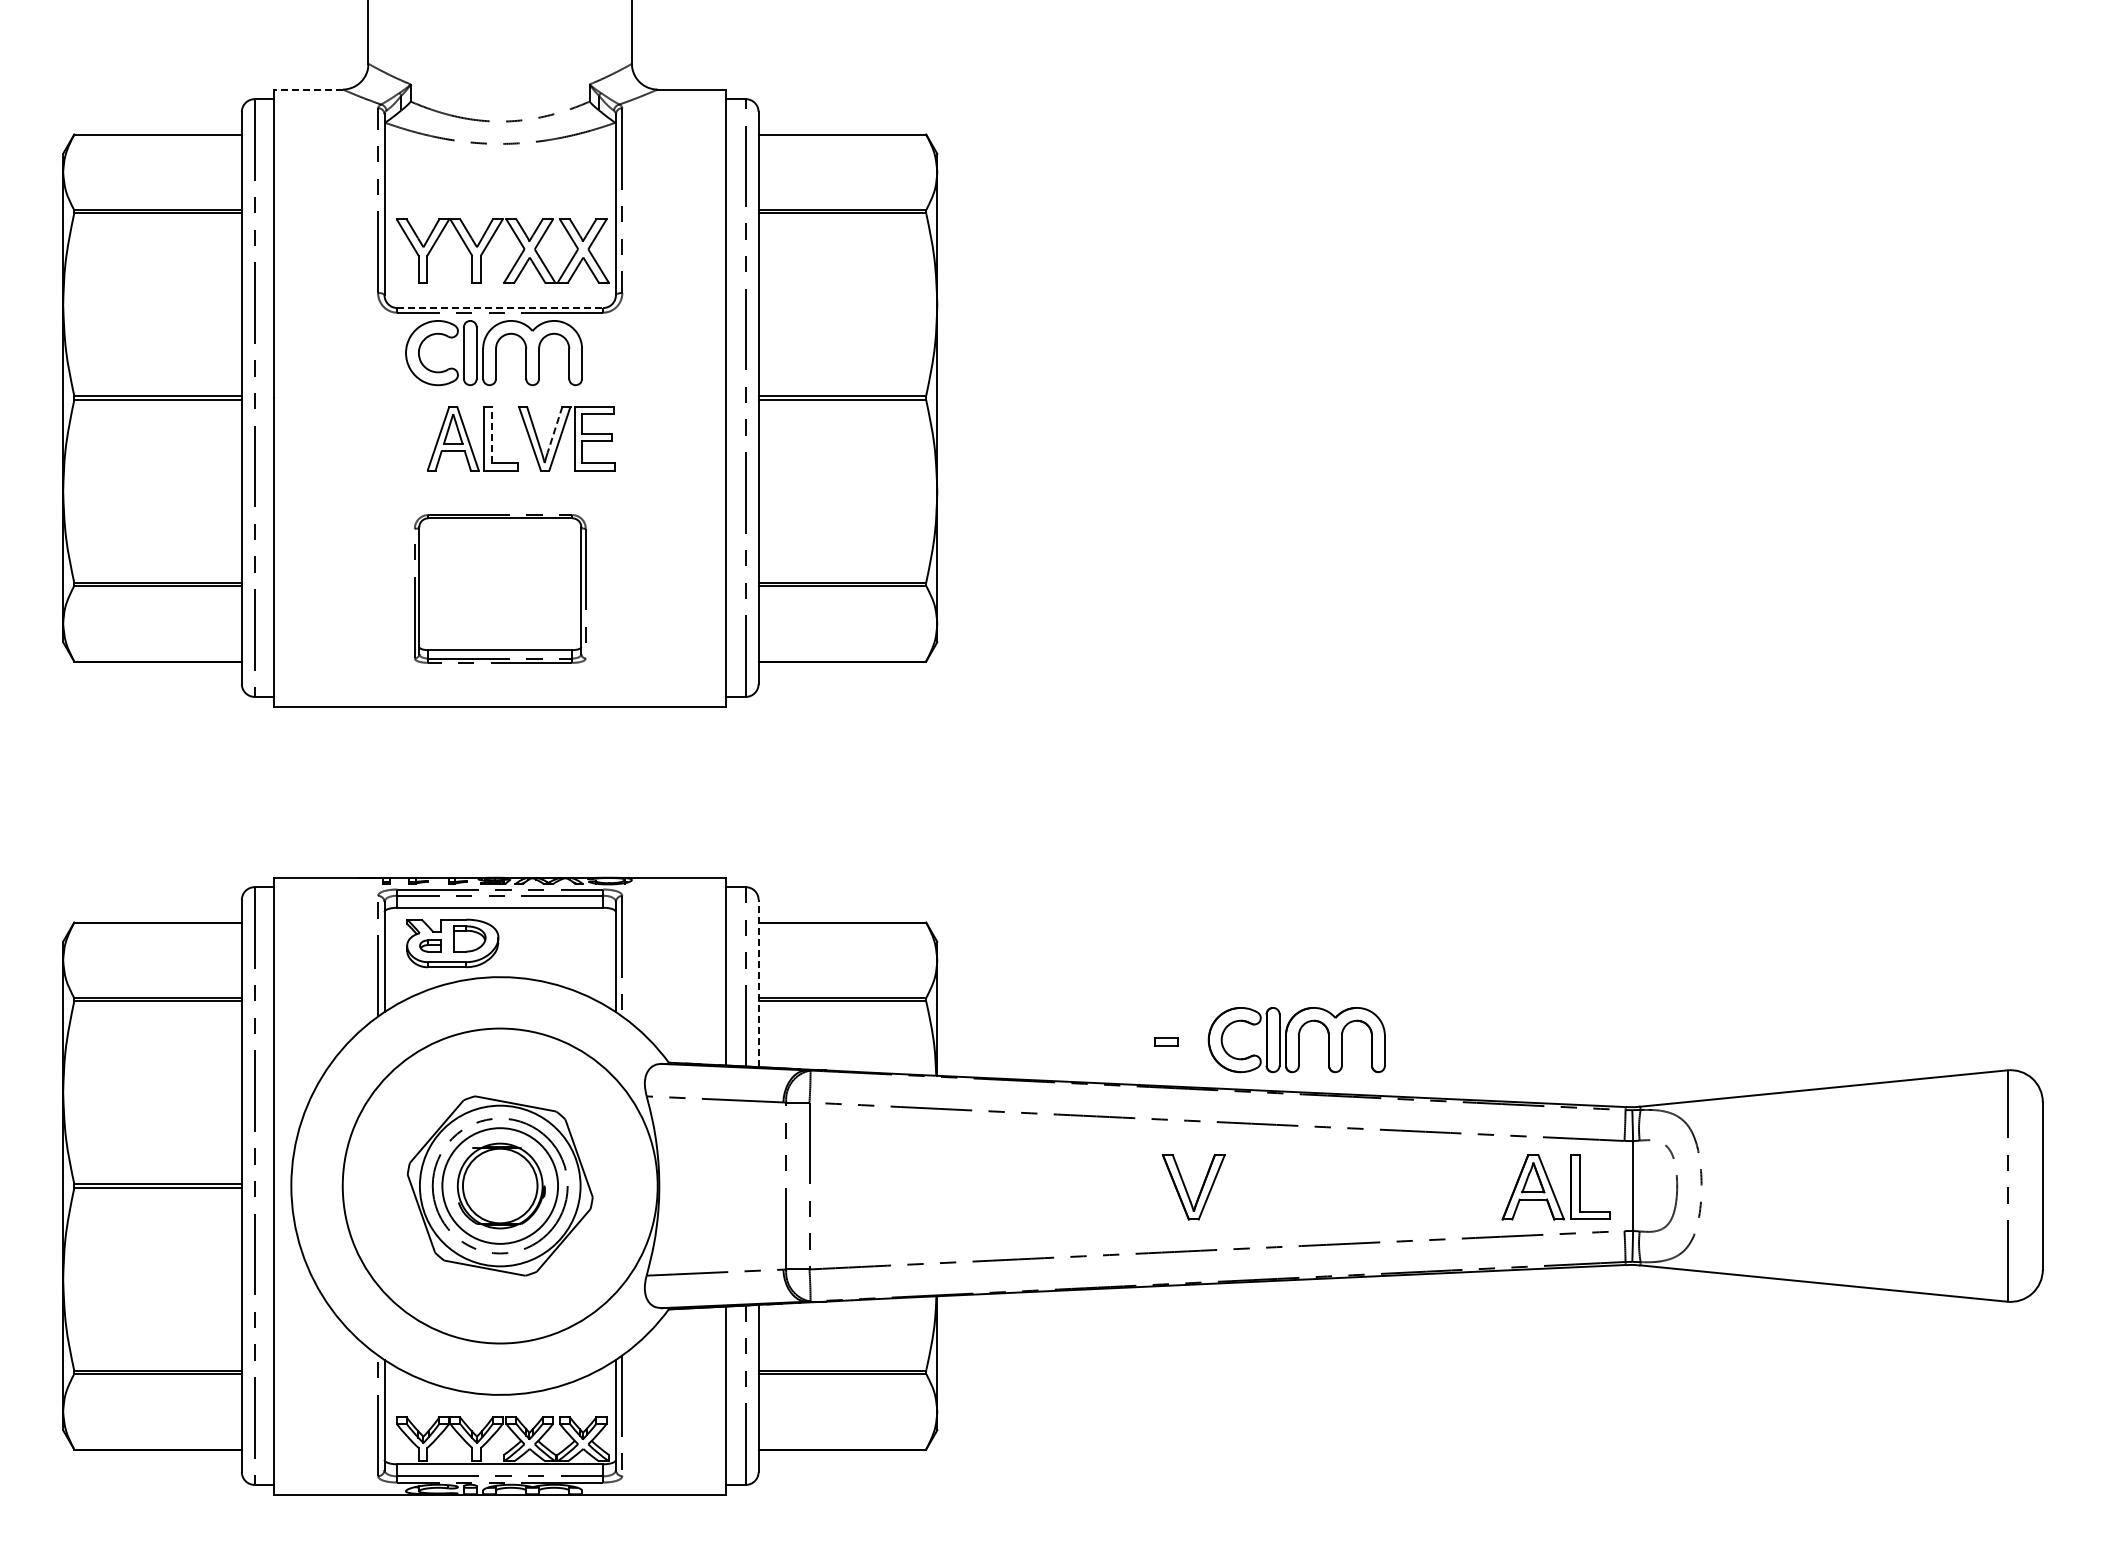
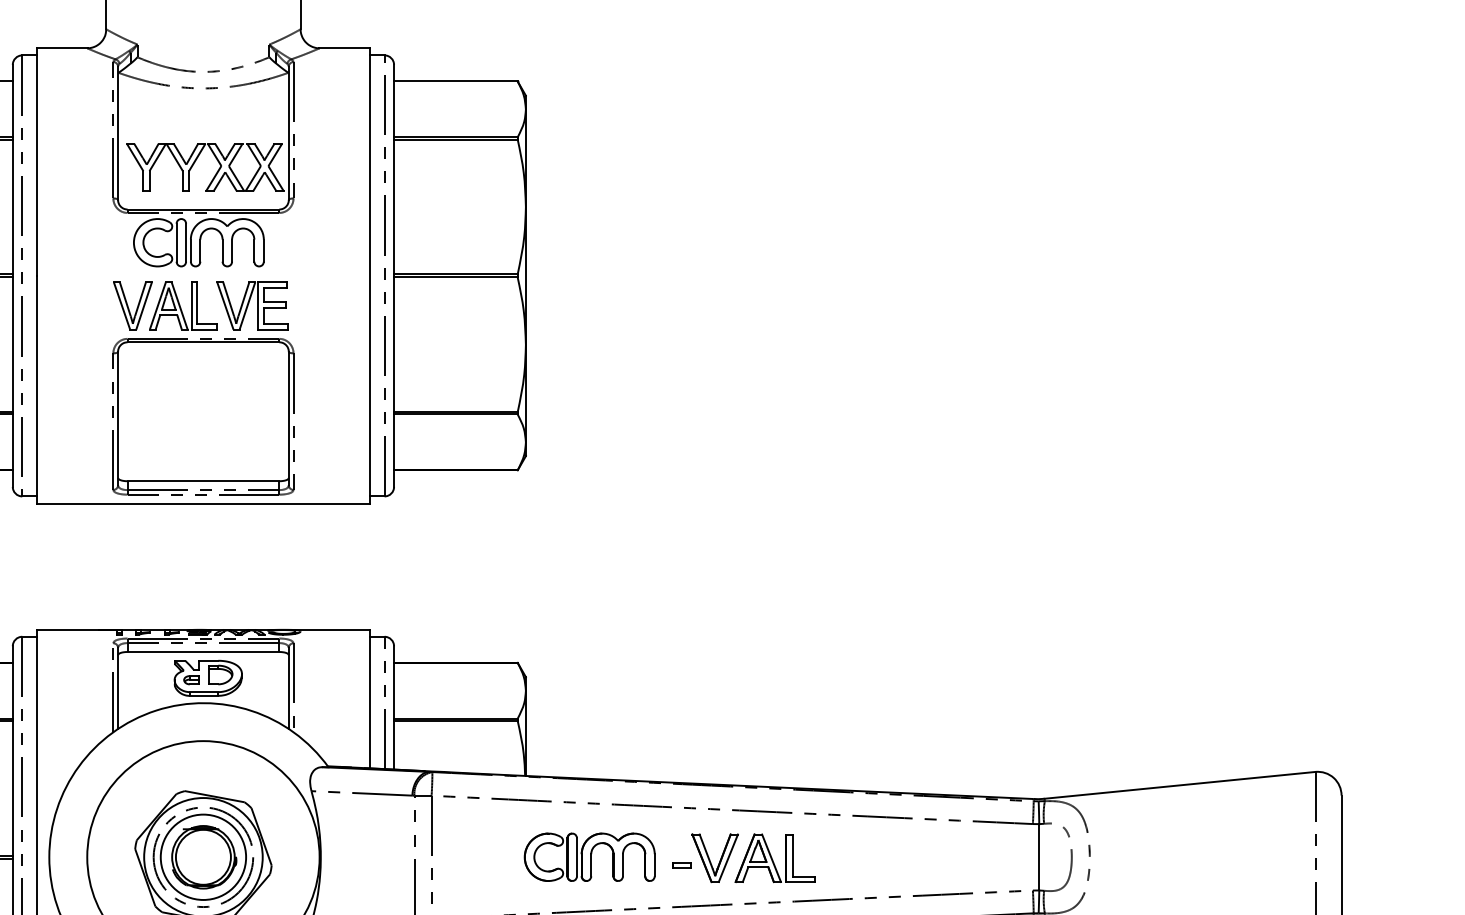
line: (308, 89) -> (61, 48), dashed -> solid
line: (500, 308) -> (203, 209), dashed -> solid
line: (554, 430) -> (243, 299), dashed -> solid
line: (491, 434) -> (197, 302), dashed -> solid
part: (404, 438) -> (132, 305), added
part: (500, 588) -> (203, 416), size x1.43
part: (452, 943) -> (208, 678), moved
line: (758, 983) -> (393, 707), dashed -> solid
part: (1296, 1040) -> (589, 857), moved
part: (1166, 1041) -> (681, 865), moved
part: (1555, 1187) -> (774, 858), moved

